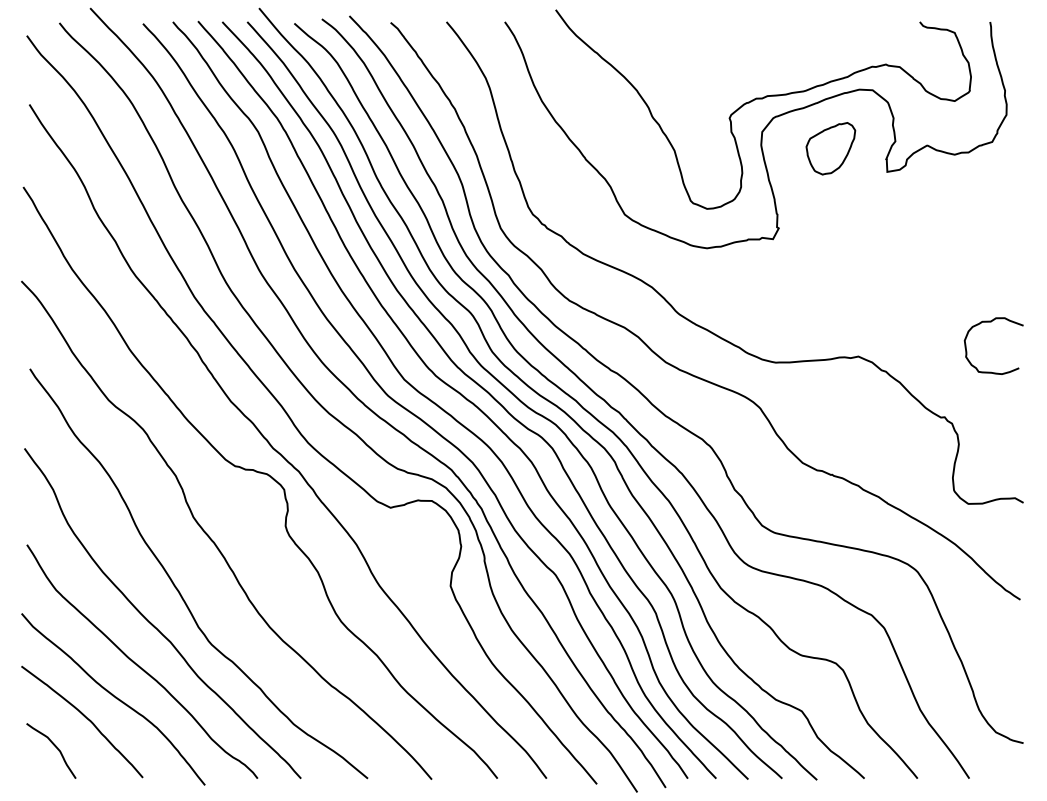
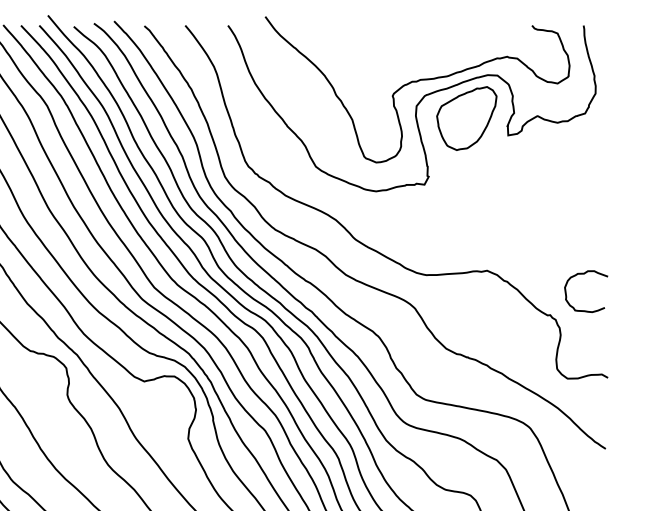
part: (830, 148) -> (466, 118), size x1.67
curve: (991, 322) -> (584, 274), moved

